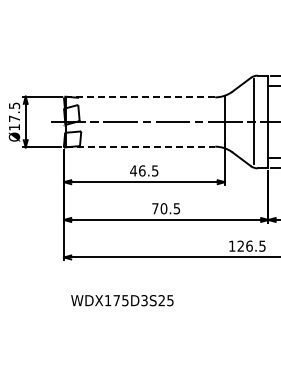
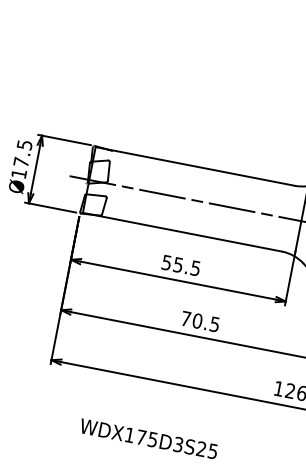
line: (140, 97) -> (195, 166), dashed -> solid
line: (140, 146) -> (182, 231), dashed -> solid
text: (137, 170) -> (172, 263), 46.5 -> 55.5
text: (122, 300) -> (149, 438), moved

